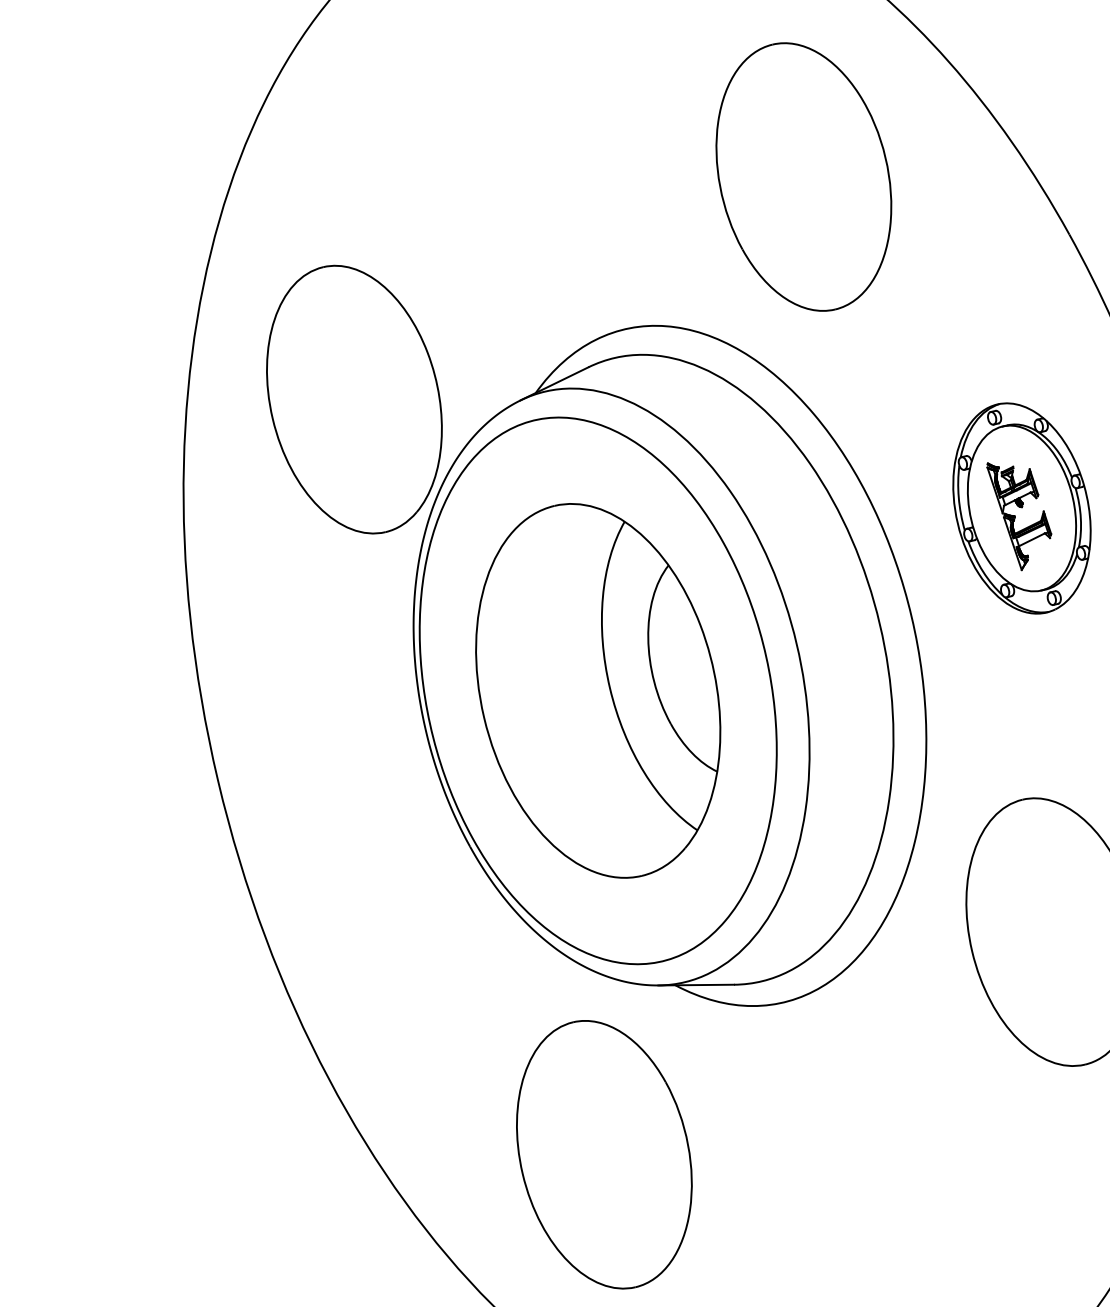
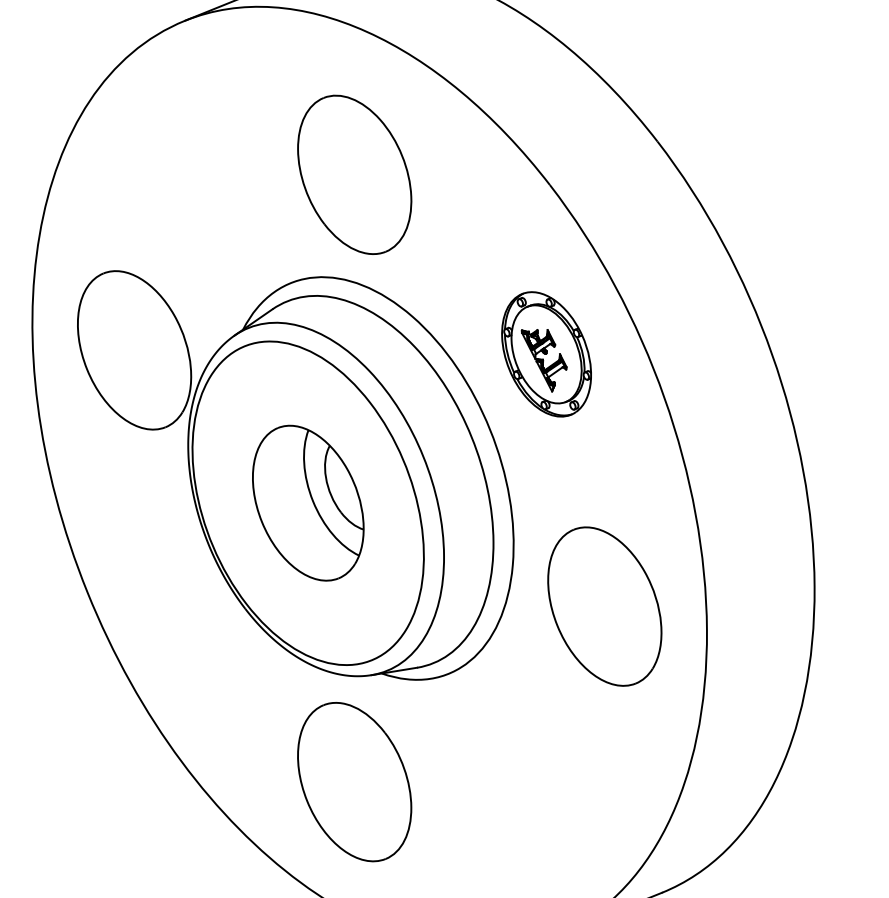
part: (803, 176) -> (354, 174), moved
part: (598, 689) -> (308, 502), size x0.7

